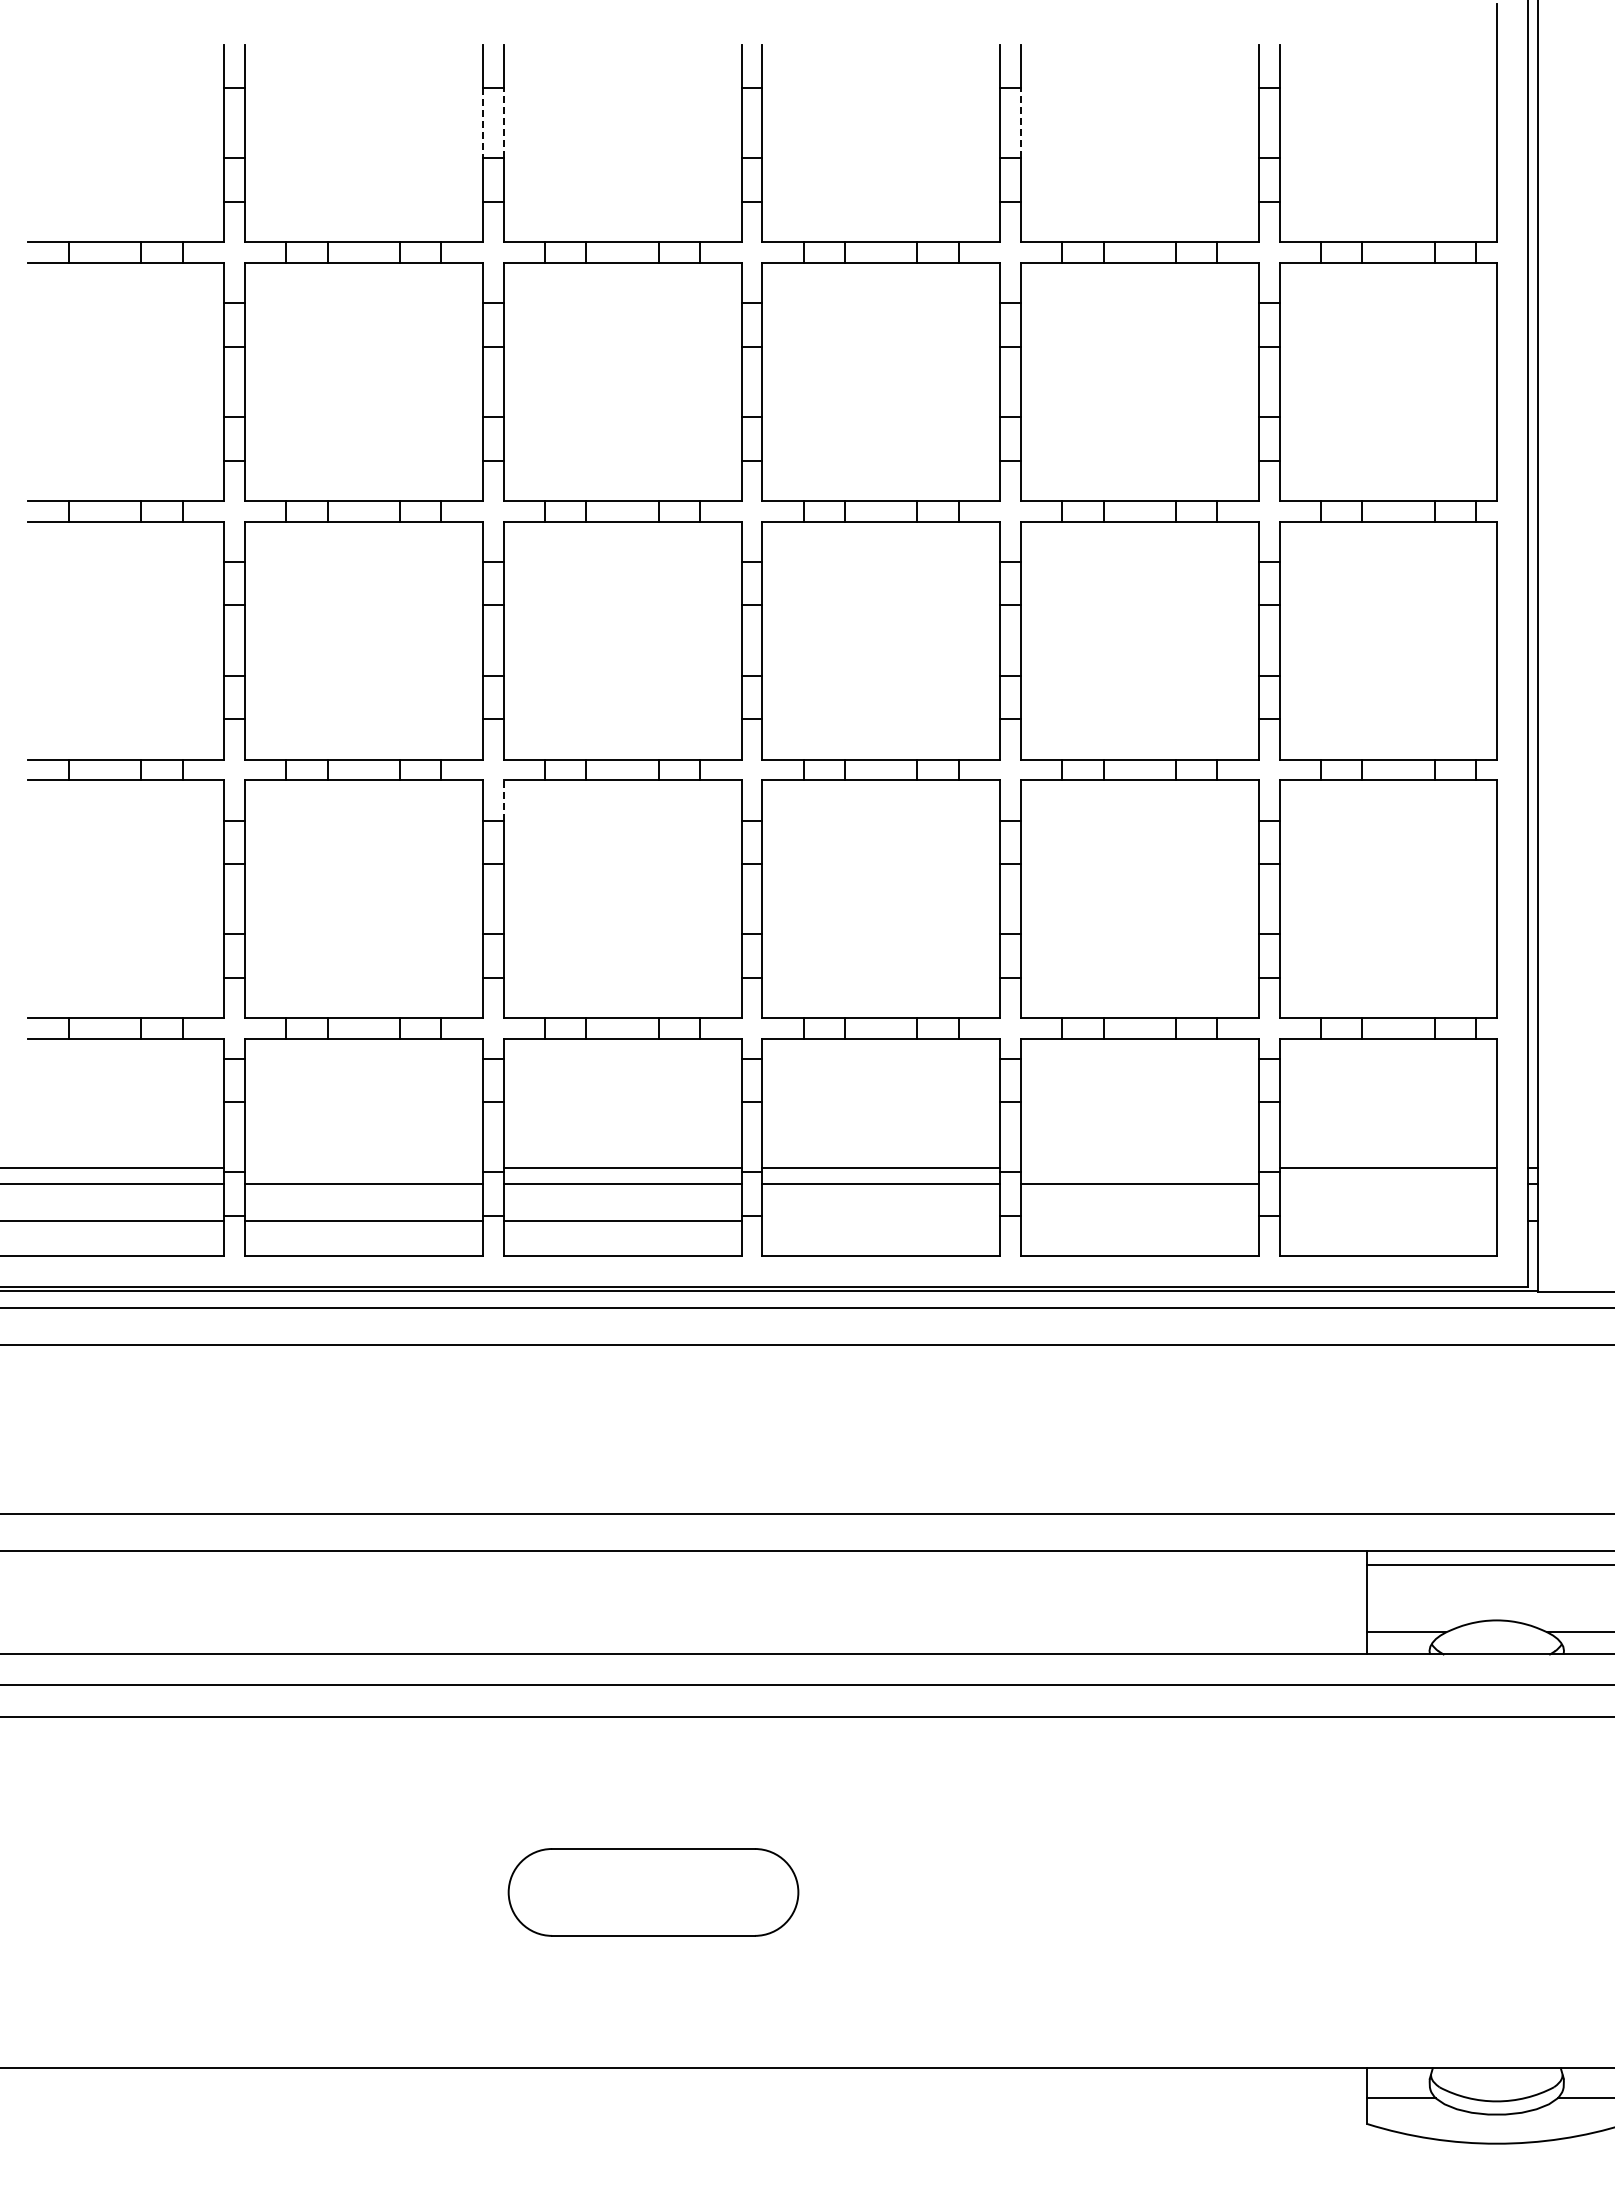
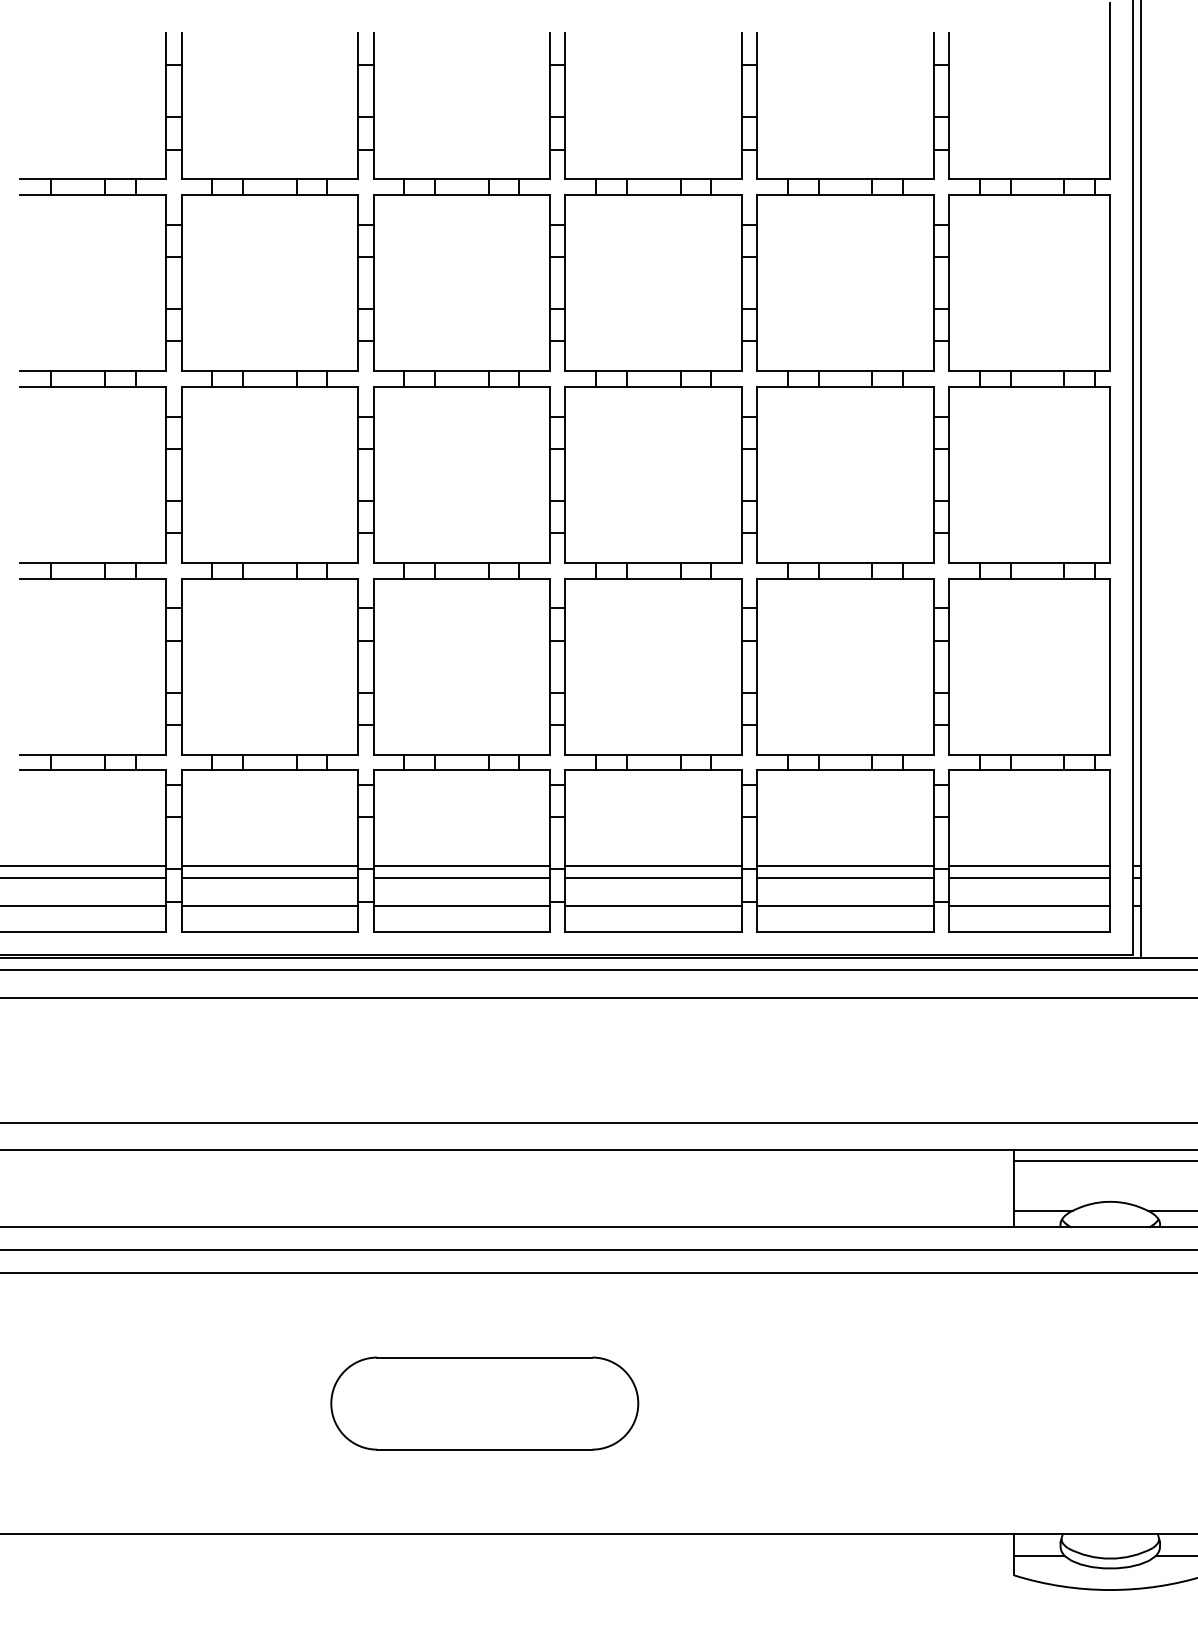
line: (503, 122) -> (373, 90), dashed -> solid
line: (1020, 122) -> (757, 90), dashed -> solid
line: (482, 123) -> (357, 91), dashed -> solid
line: (503, 799) -> (373, 592), dashed -> solid
line: (363, 1167) -> (269, 865), added
line: (1139, 1167) -> (845, 865), added
line: (1387, 1183) -> (1029, 877), added
line: (881, 1220) -> (653, 905), added
line: (1139, 1220) -> (845, 905), added
line: (1387, 1220) -> (1029, 905), added
part: (653, 1892) -> (484, 1403), size x1.43

